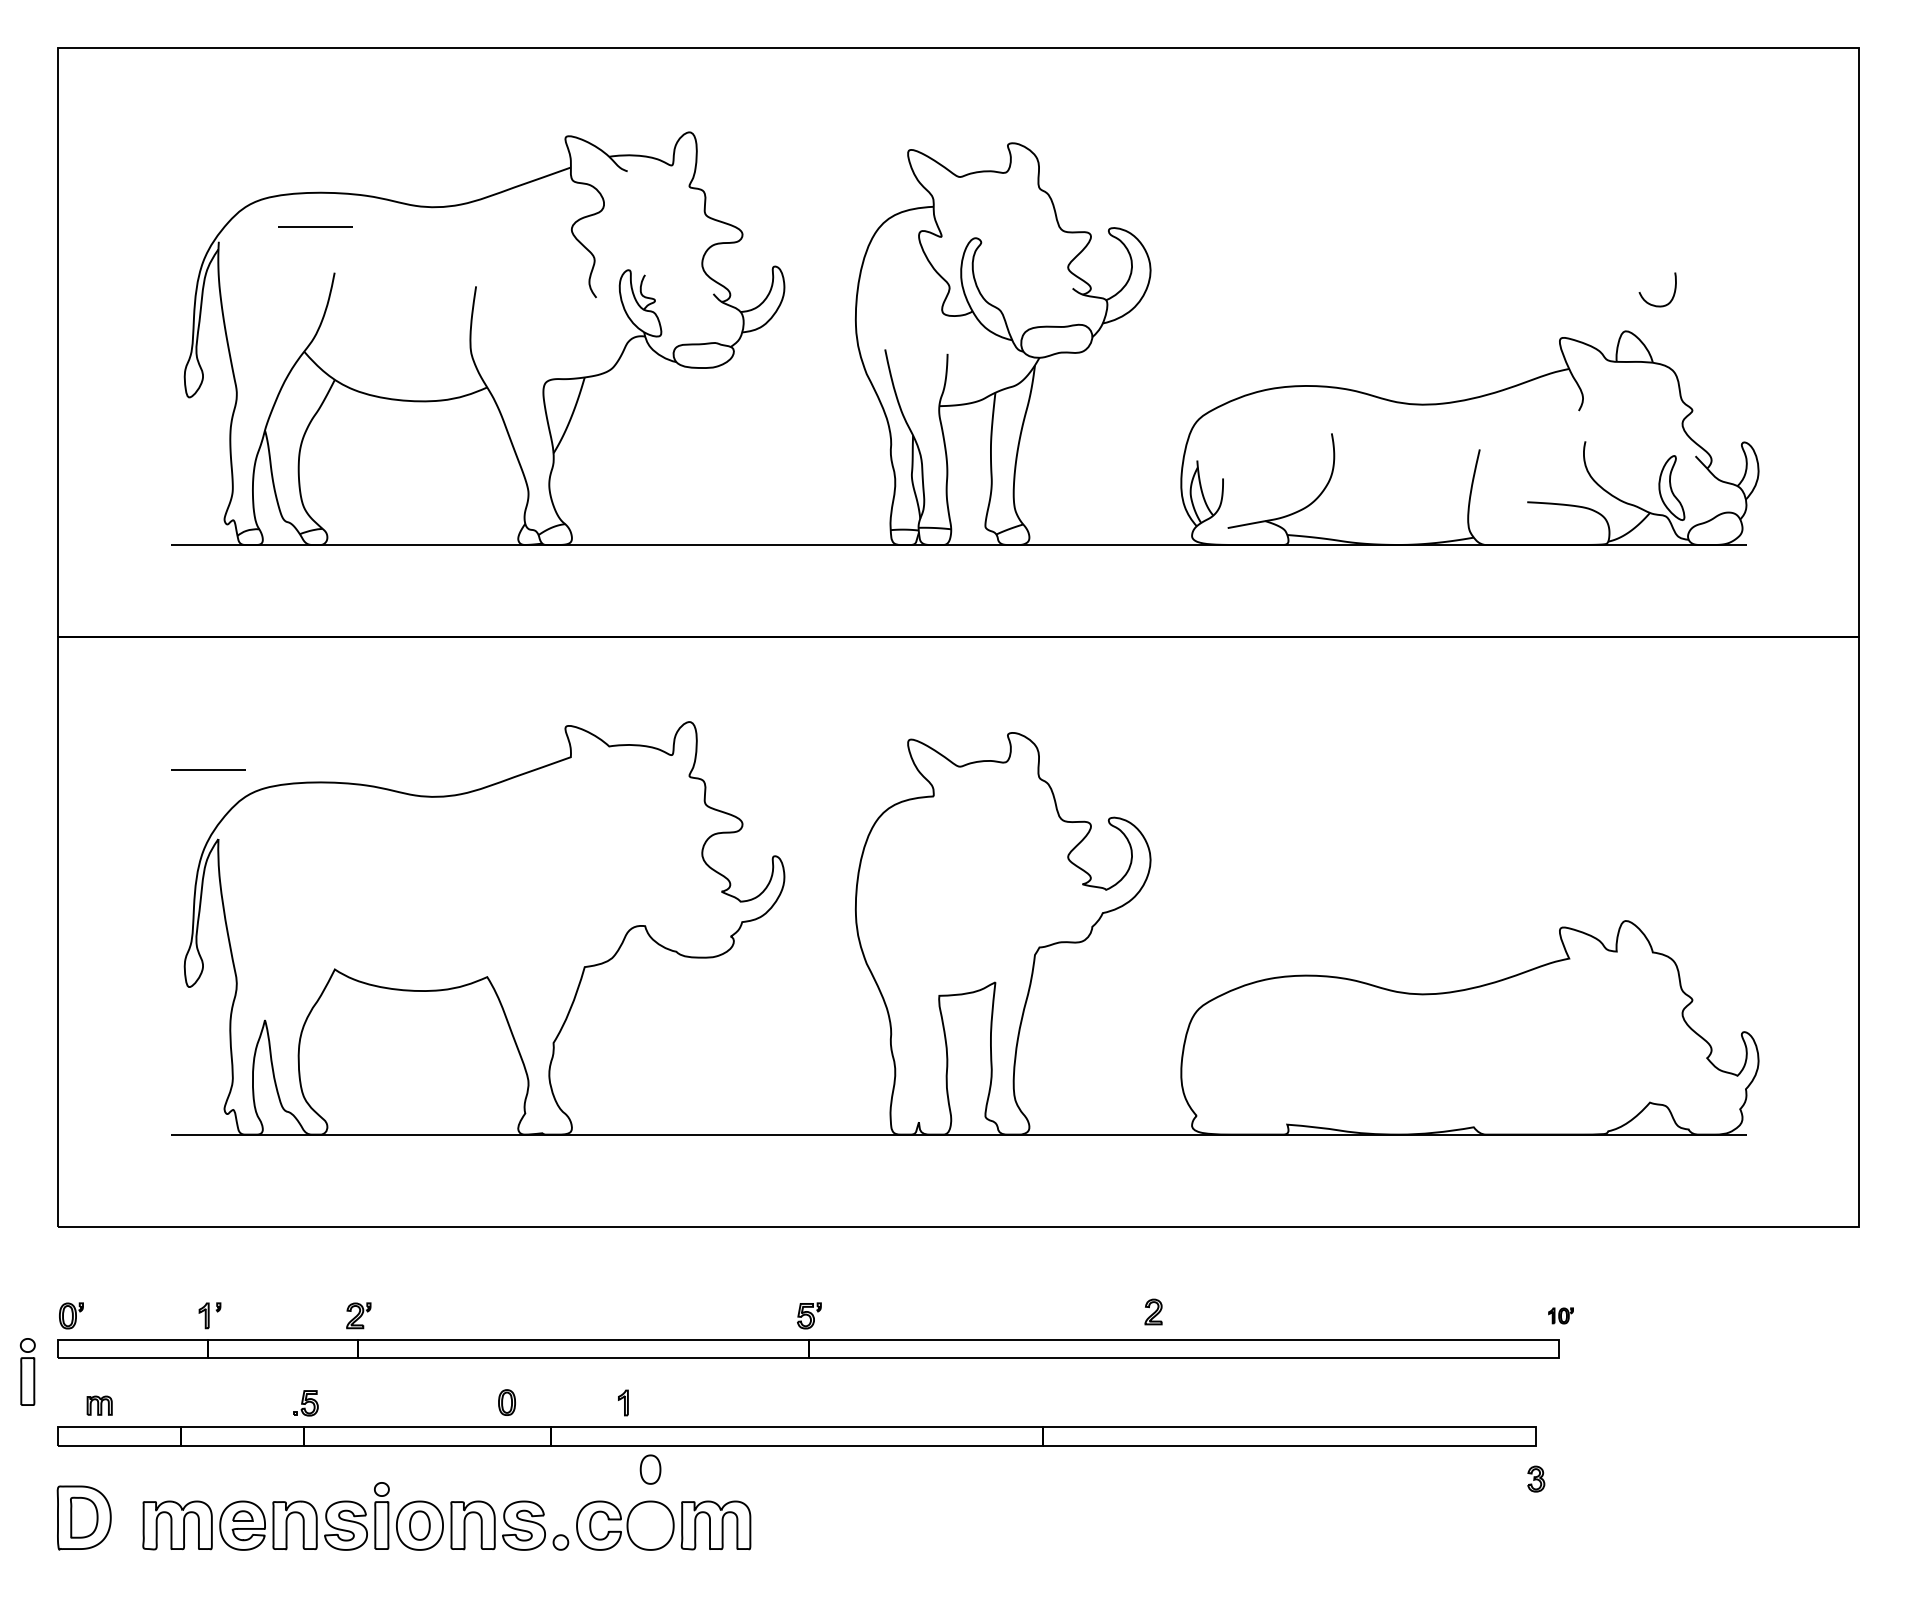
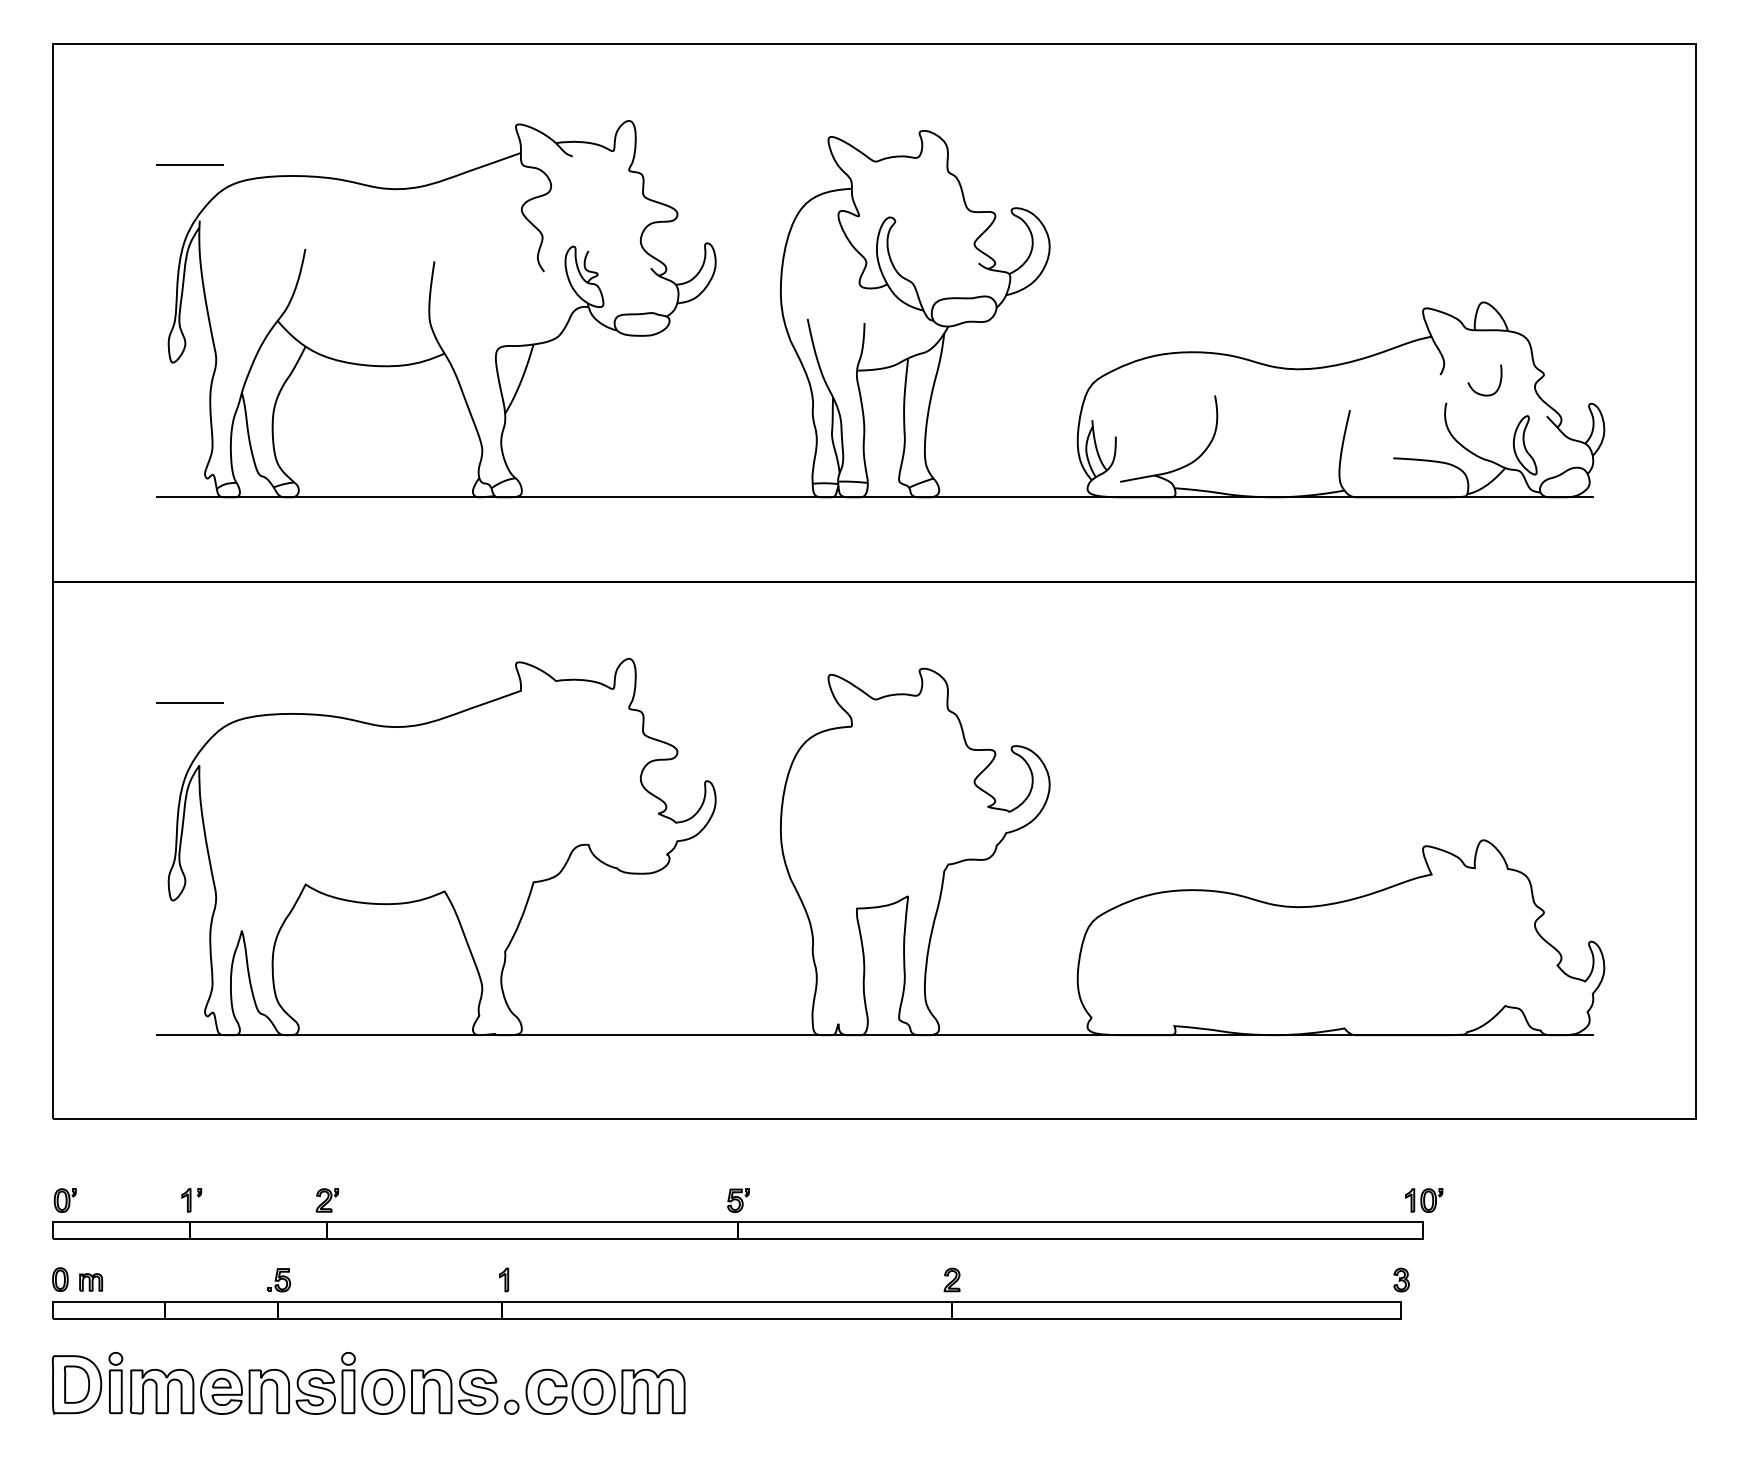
line: (315, 226) -> (190, 163), moved
curve: (1654, 304) -> (1482, 393), moved
part: (1153, 1311) -> (952, 1279), moved
part: (1560, 1315) -> (1423, 1200), size x1.67
part: (27, 1371) -> (115, 1382), moved
part: (506, 1402) -> (59, 1279), moved
part: (623, 1402) -> (504, 1279), moved
part: (650, 1469) -> (593, 1391), moved
part: (1536, 1478) -> (1401, 1279), moved

